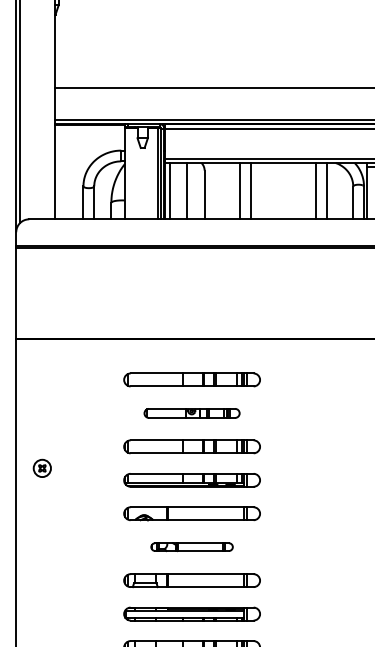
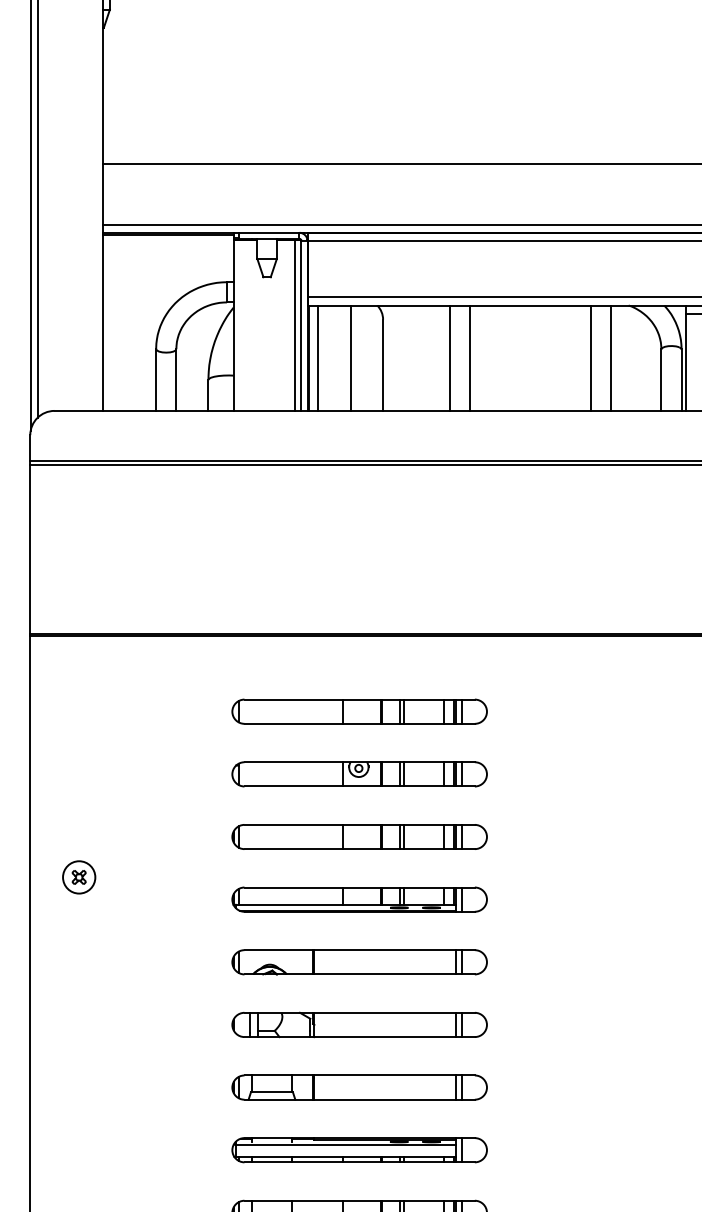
part: (191, 413) -> (358, 774), size x1.43
part: (191, 546) -> (358, 1023), size x1.67

